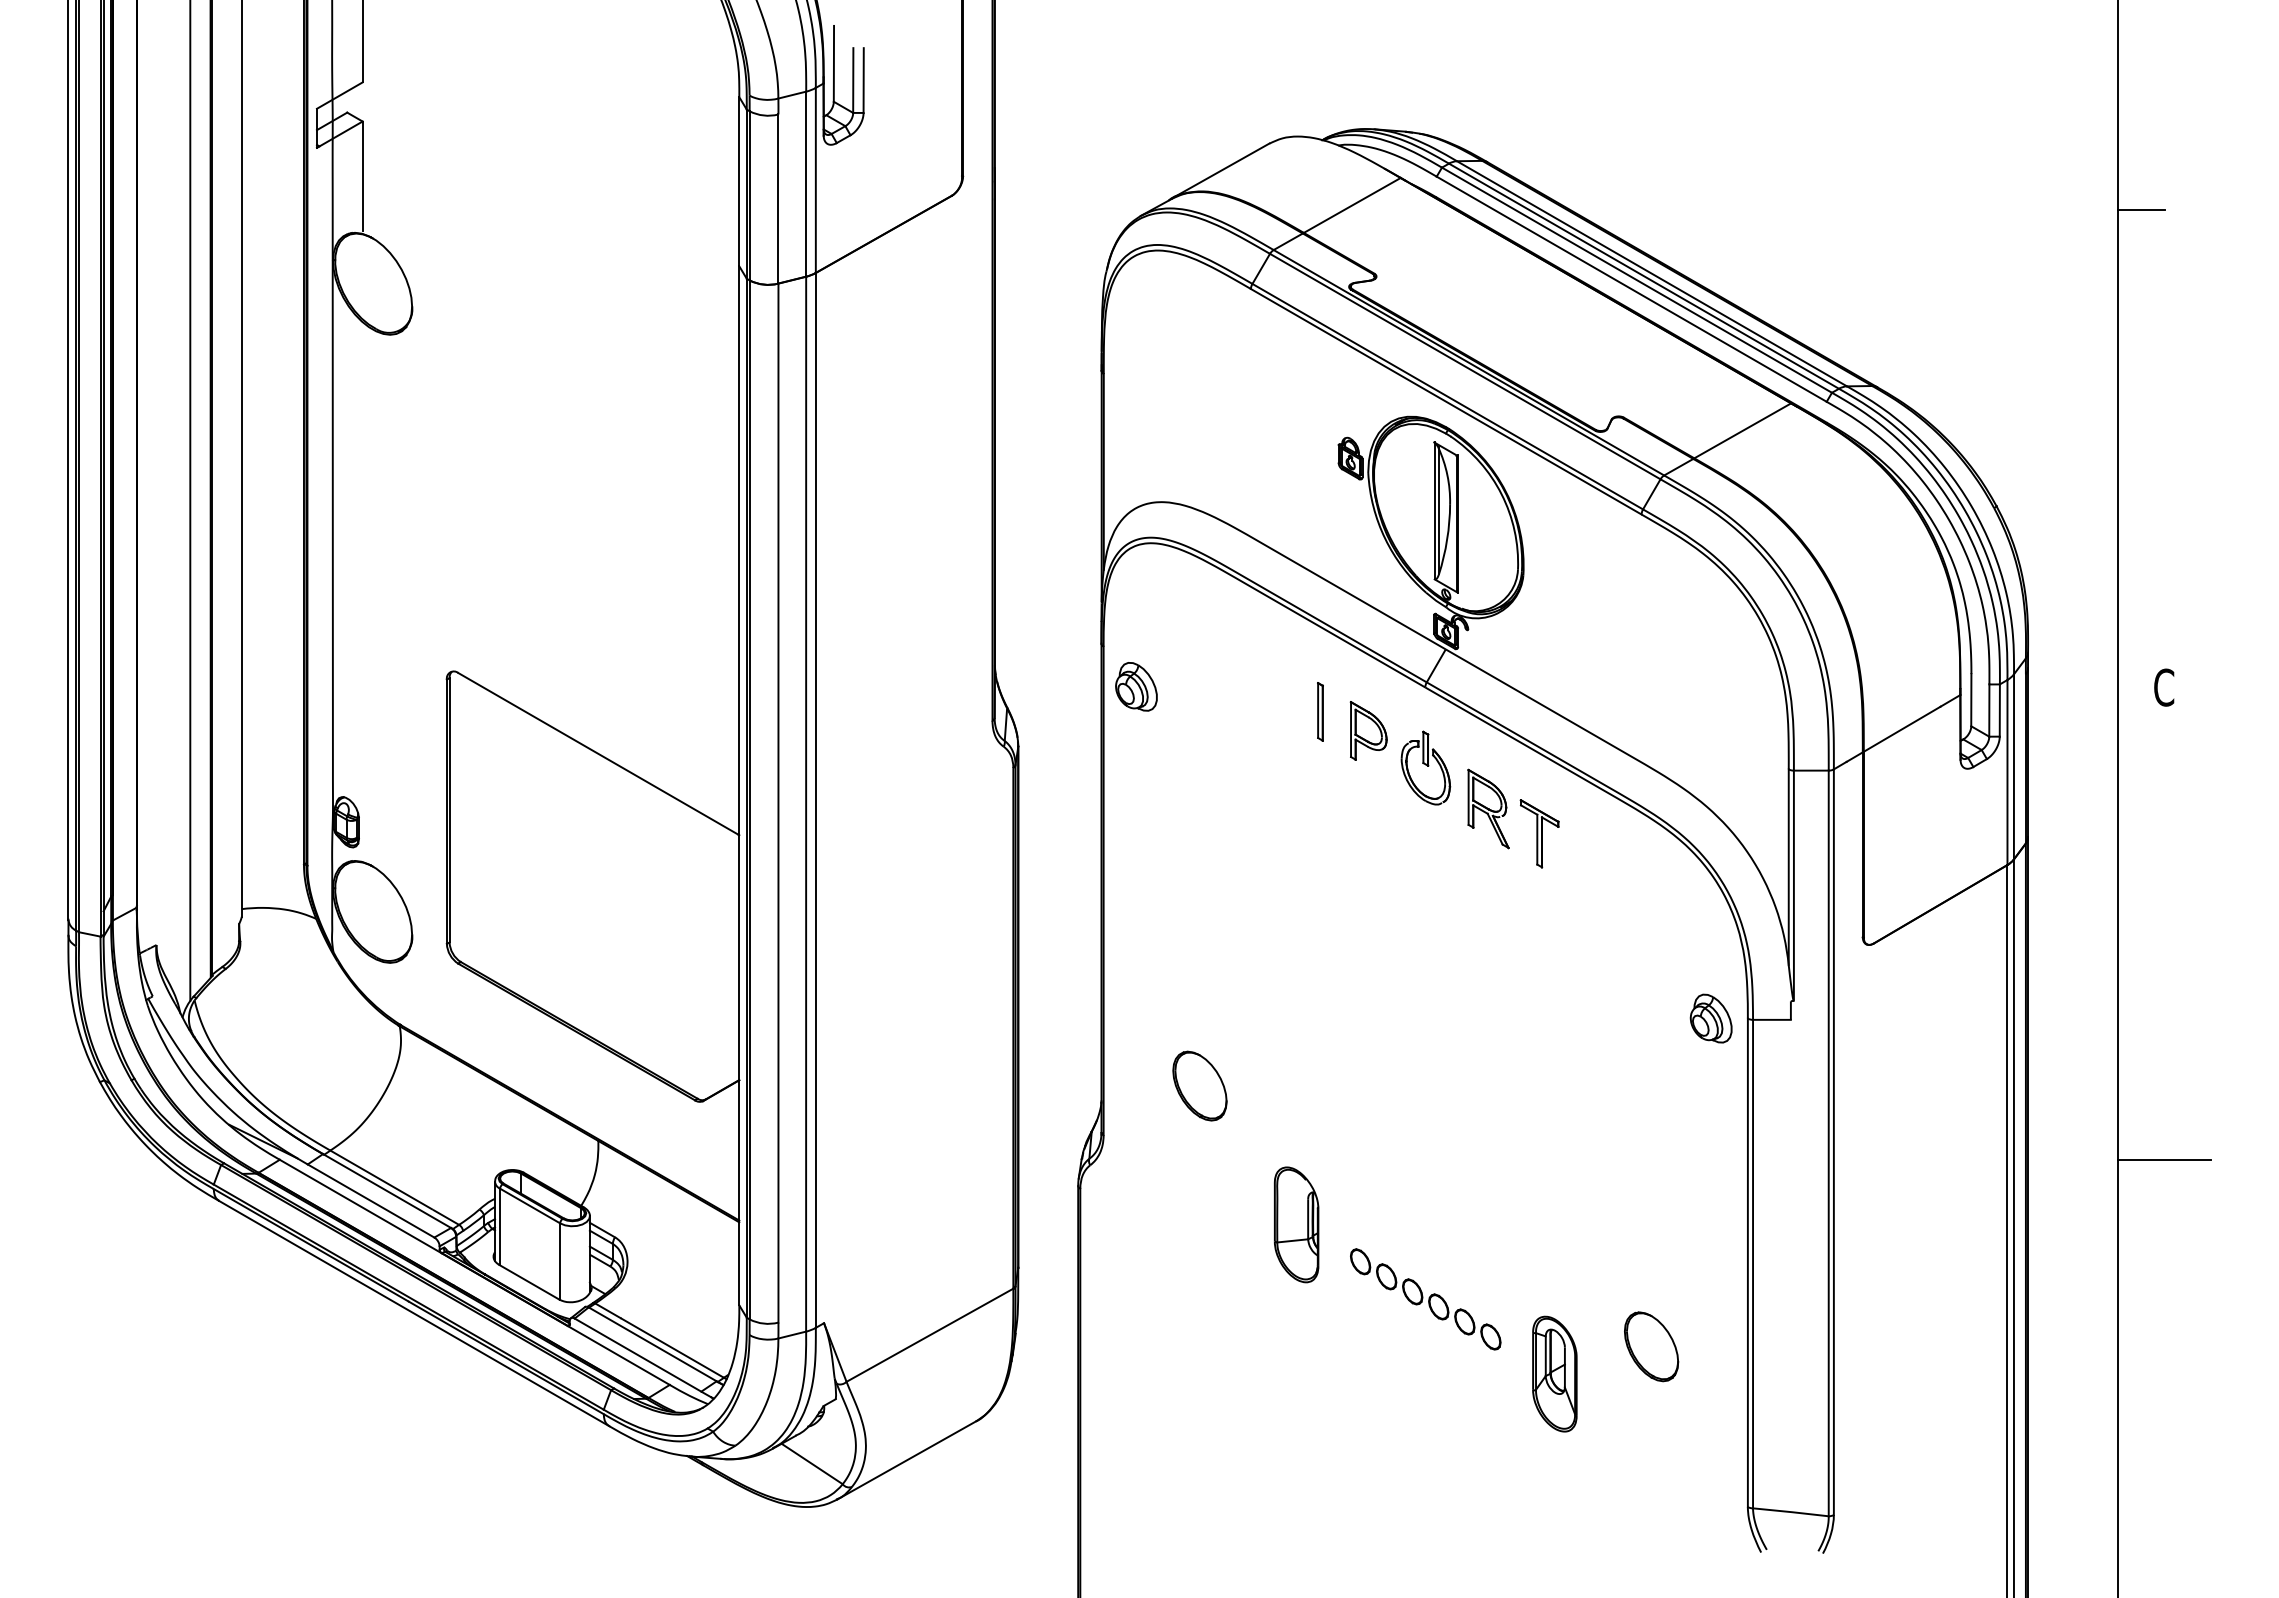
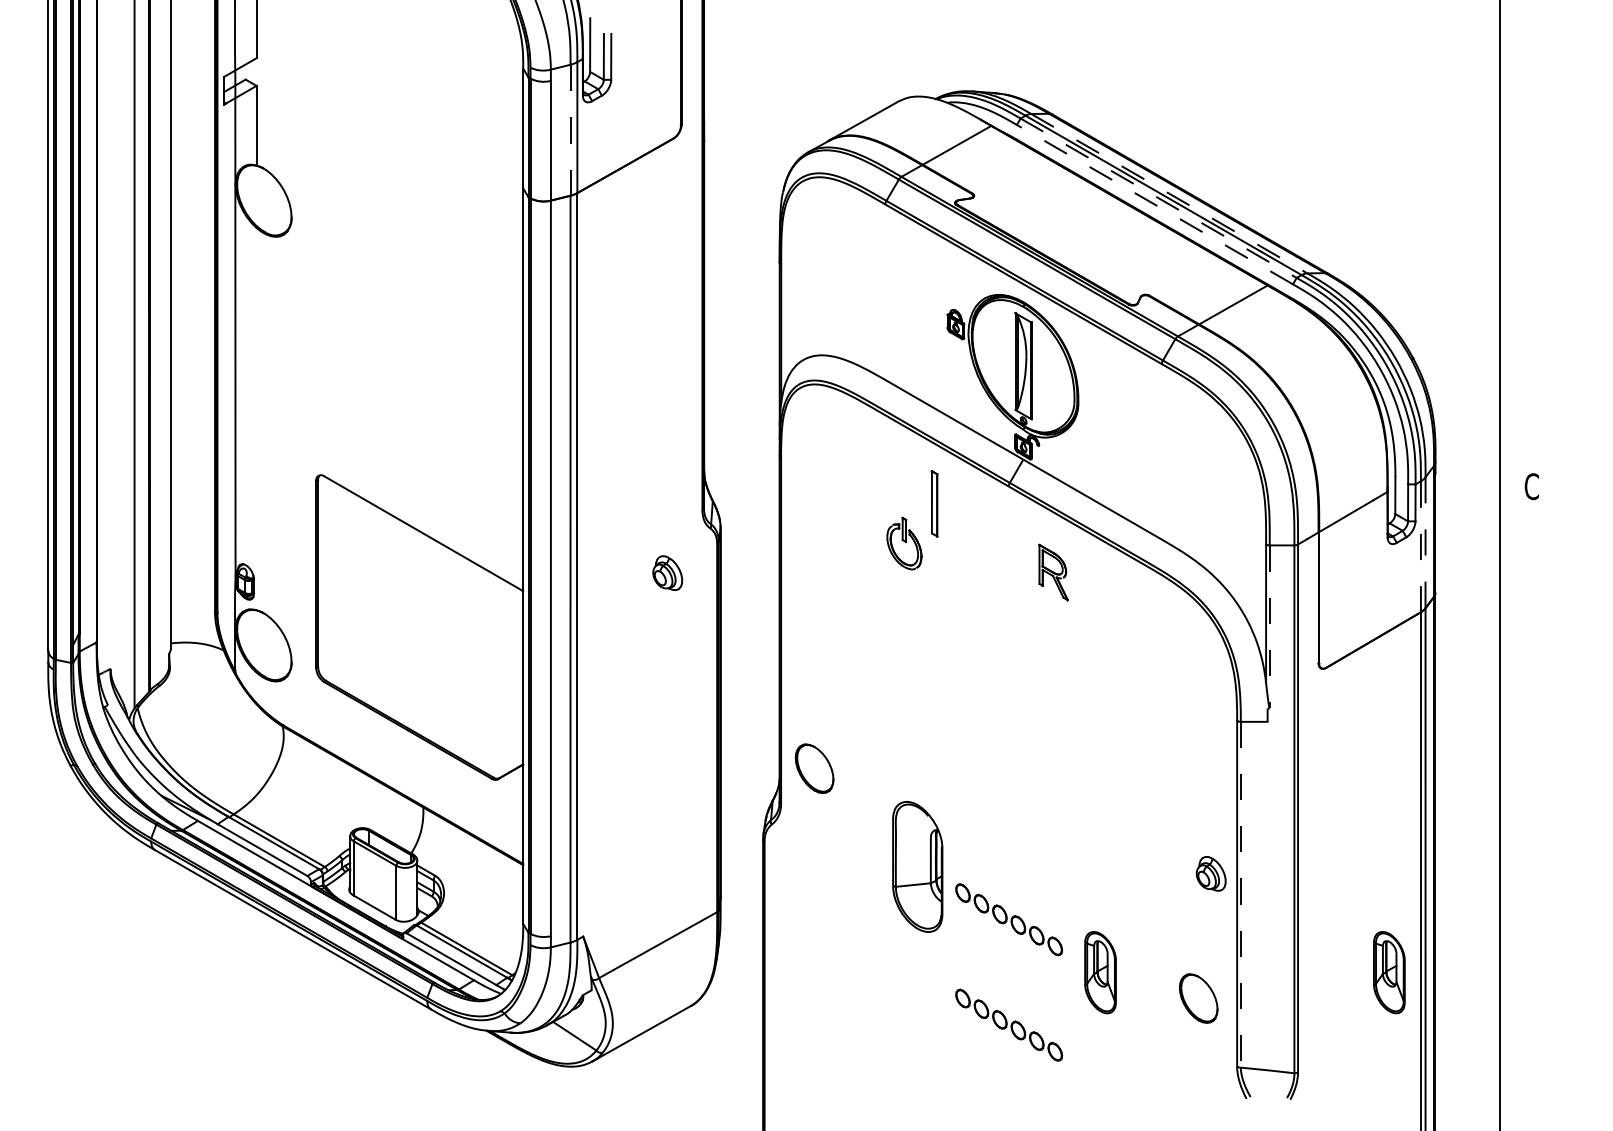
line: (806, 184) -> (570, 130), solid -> dashed
line: (2141, 210) -> (1515, 148), removed
line: (1652, 274) -> (1169, 194), solid -> dashed
line: (1637, 280) -> (1159, 198), solid -> dashed
line: (1631, 288) -> (1154, 204), solid -> dashed
part: (1136, 686) -> (667, 572), moved
part: (1320, 711) -> (934, 503), size x1.6
part: (1368, 730) -> (968, 517), removed
line: (2013, 766) -> (1425, 542), solid -> dashed
part: (1425, 767) -> (904, 543), moved
line: (2007, 772) -> (1420, 546), solid -> dashed
part: (1539, 833) -> (1089, 589), removed
line: (1793, 886) -> (1269, 627), solid -> dashed
part: (1710, 1018) -> (1210, 873), moved
part: (1199, 1085) -> (814, 768), moved
line: (2164, 1159) -> (1532, 820), removed
part: (1296, 1224) -> (917, 866), size x1.6
line: (1753, 1264) -> (1241, 895), solid -> dashed
part: (1651, 1346) -> (1198, 998), moved
part: (1962, 1373) -> (1389, 972), added
part: (1425, 1448) -> (1008, 1025), added

